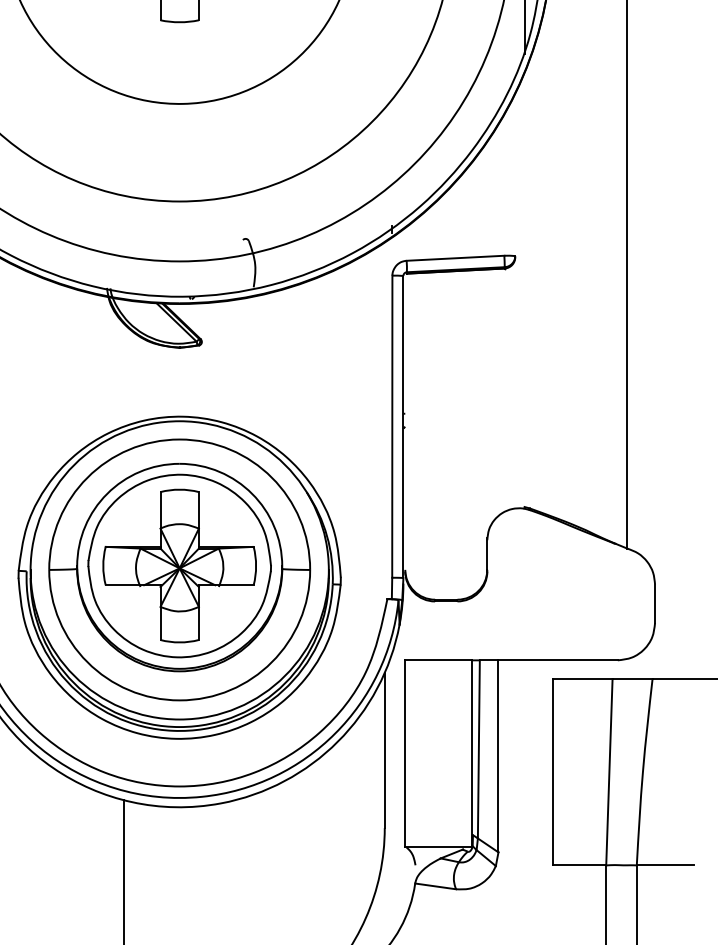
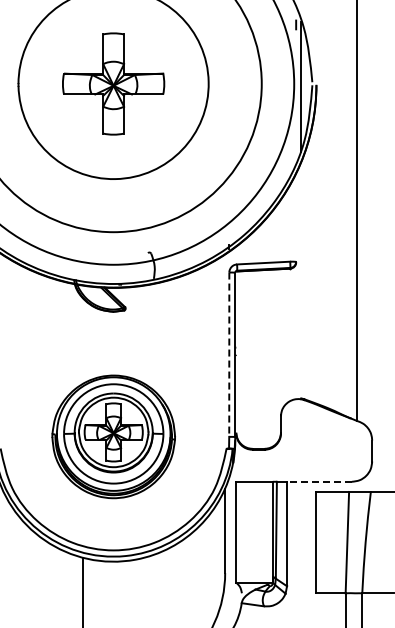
line: (392, 428) -> (229, 355), solid -> dashed
part: (179, 577) -> (113, 436), size x0.7
line: (556, 659) -> (318, 481), solid -> dashed

